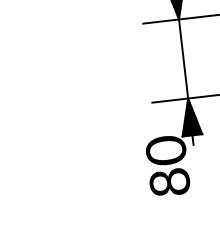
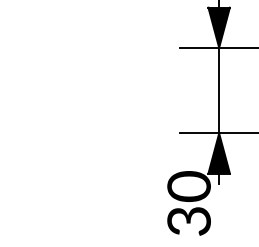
text: (169, 181) -> (188, 220), 80 -> 30

